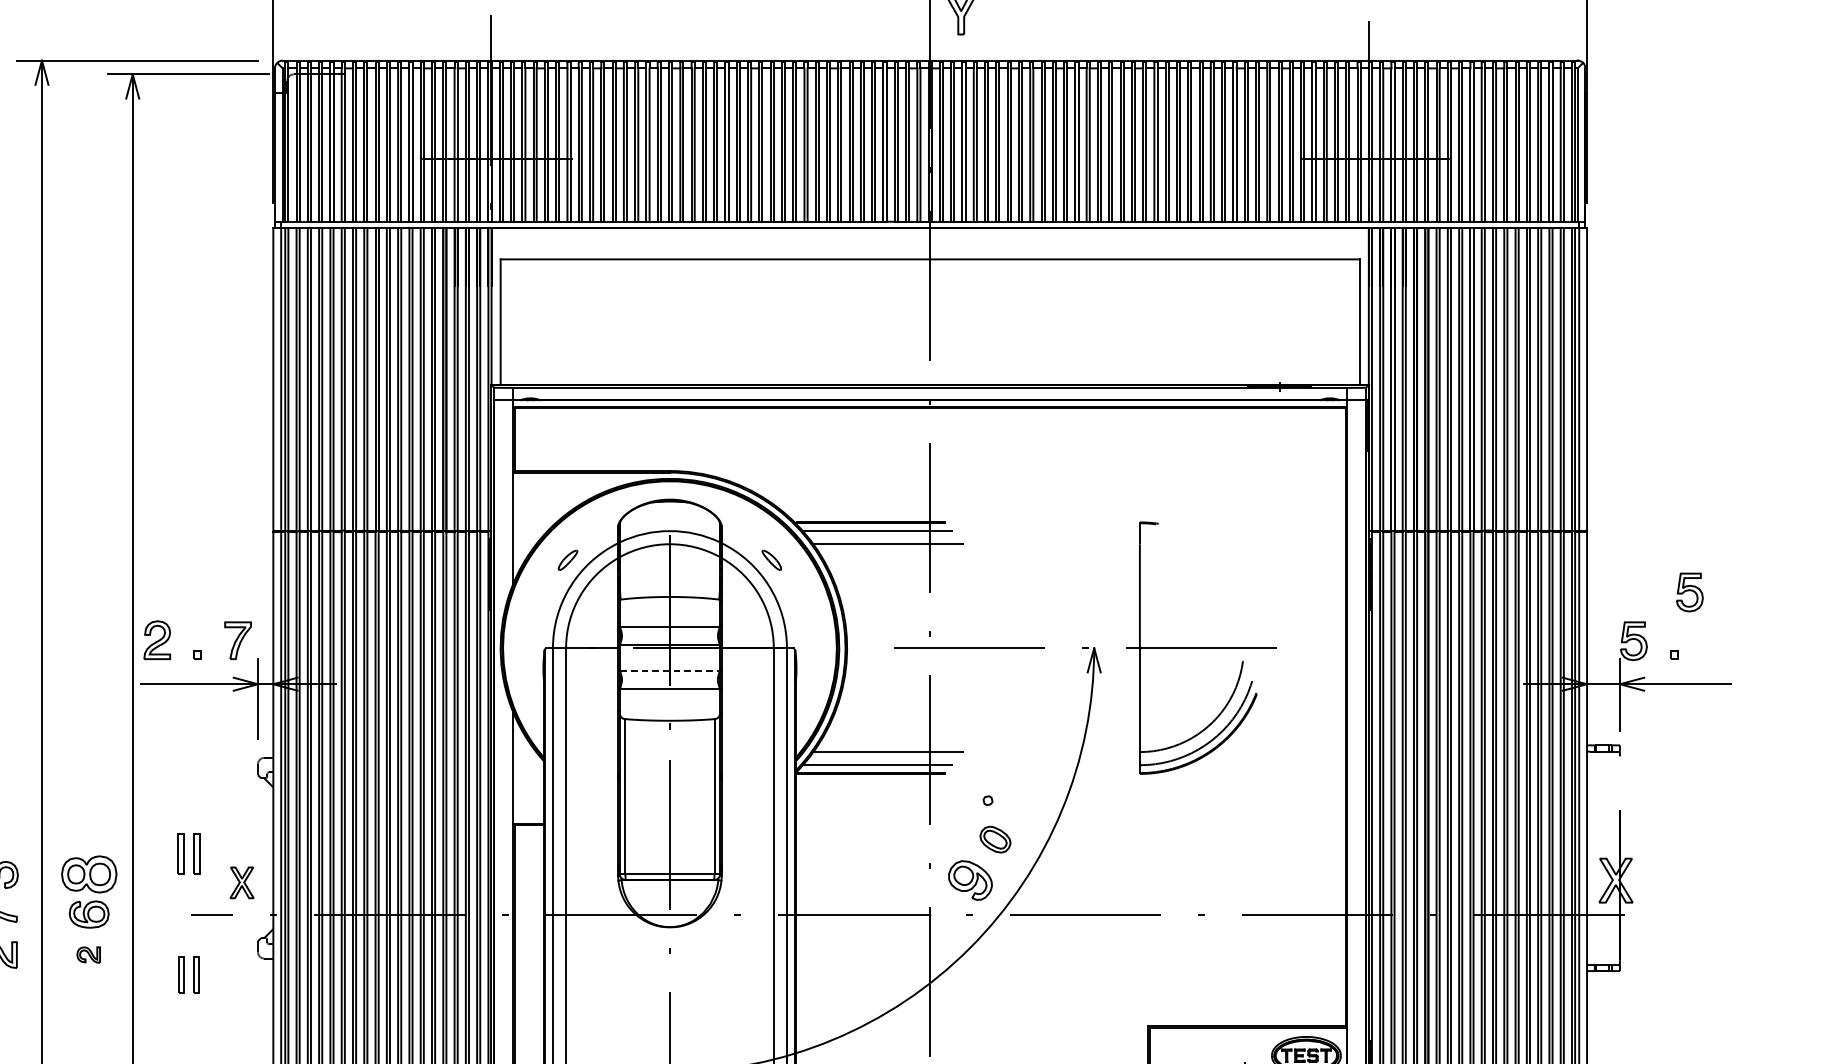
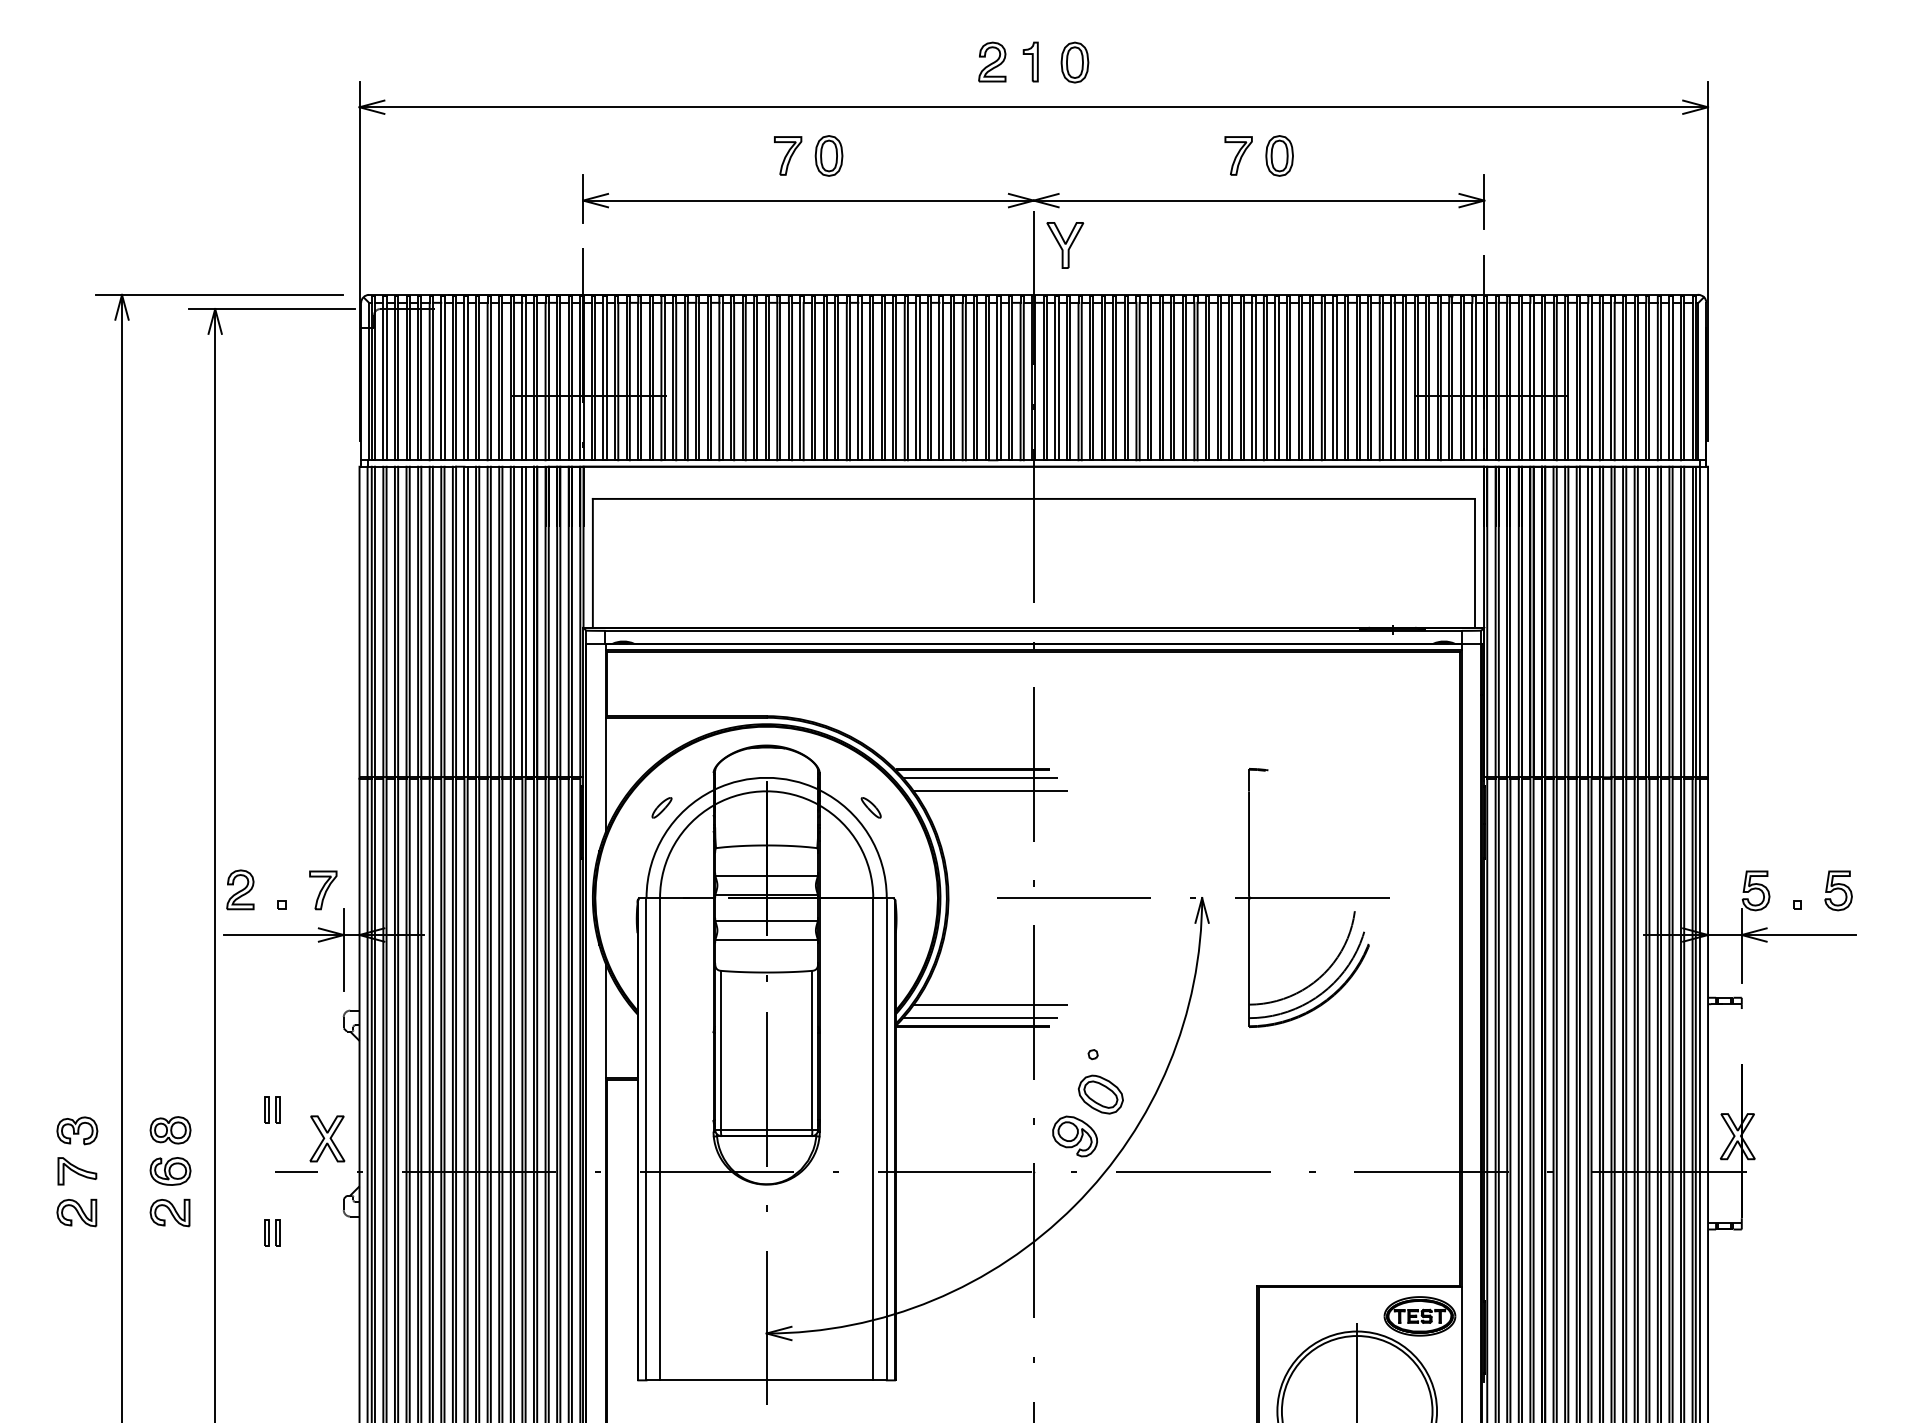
part: (1689, 592) -> (1838, 890), moved
line: (670, 671) -> (767, 921), dashed -> solid
part: (995, 839) -> (1100, 1094), size x1.43
part: (188, 854) -> (272, 1109), size x0.62
part: (89, 874) -> (170, 1130), size x0.71
part: (242, 882) -> (327, 1138), size x1.43
part: (88, 954) -> (169, 1212), size x1.67
part: (188, 974) -> (272, 1232), size x0.71

